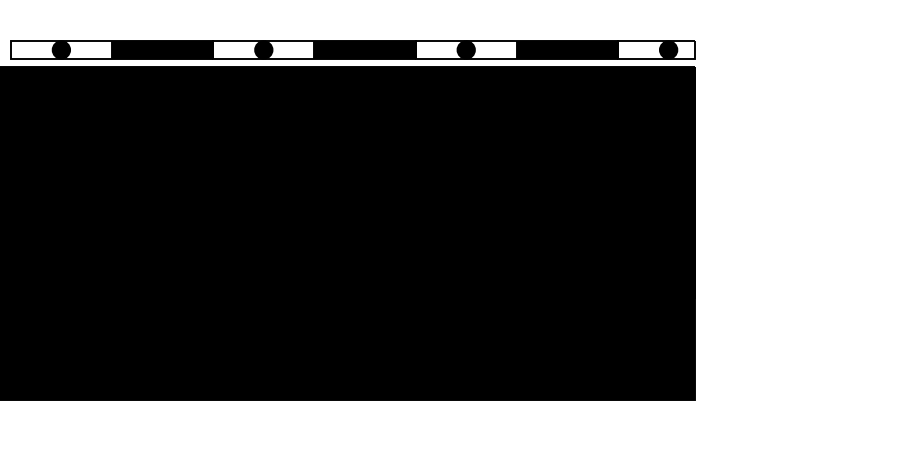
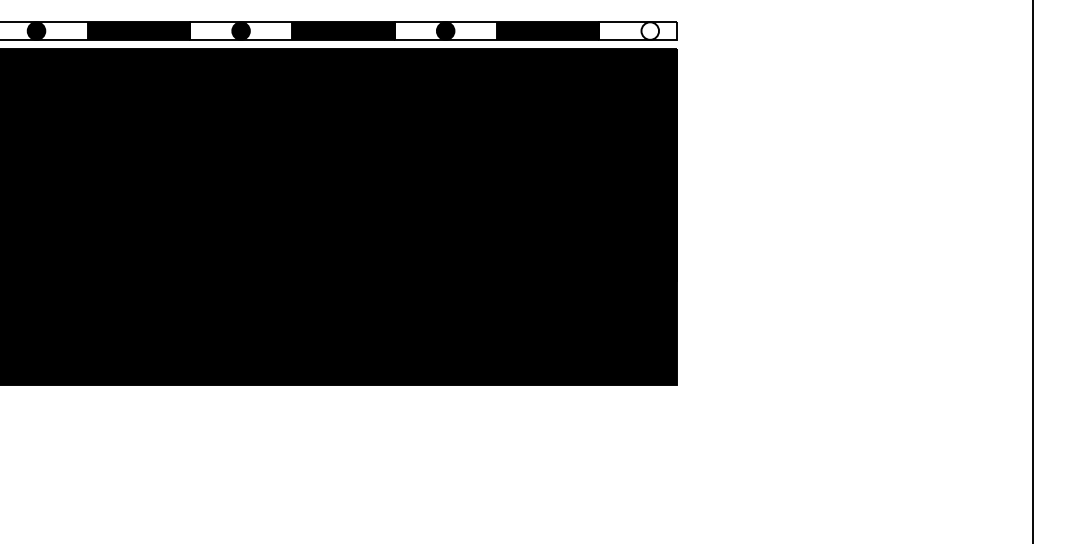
fill: (668, 49) -> (650, 30), removed

